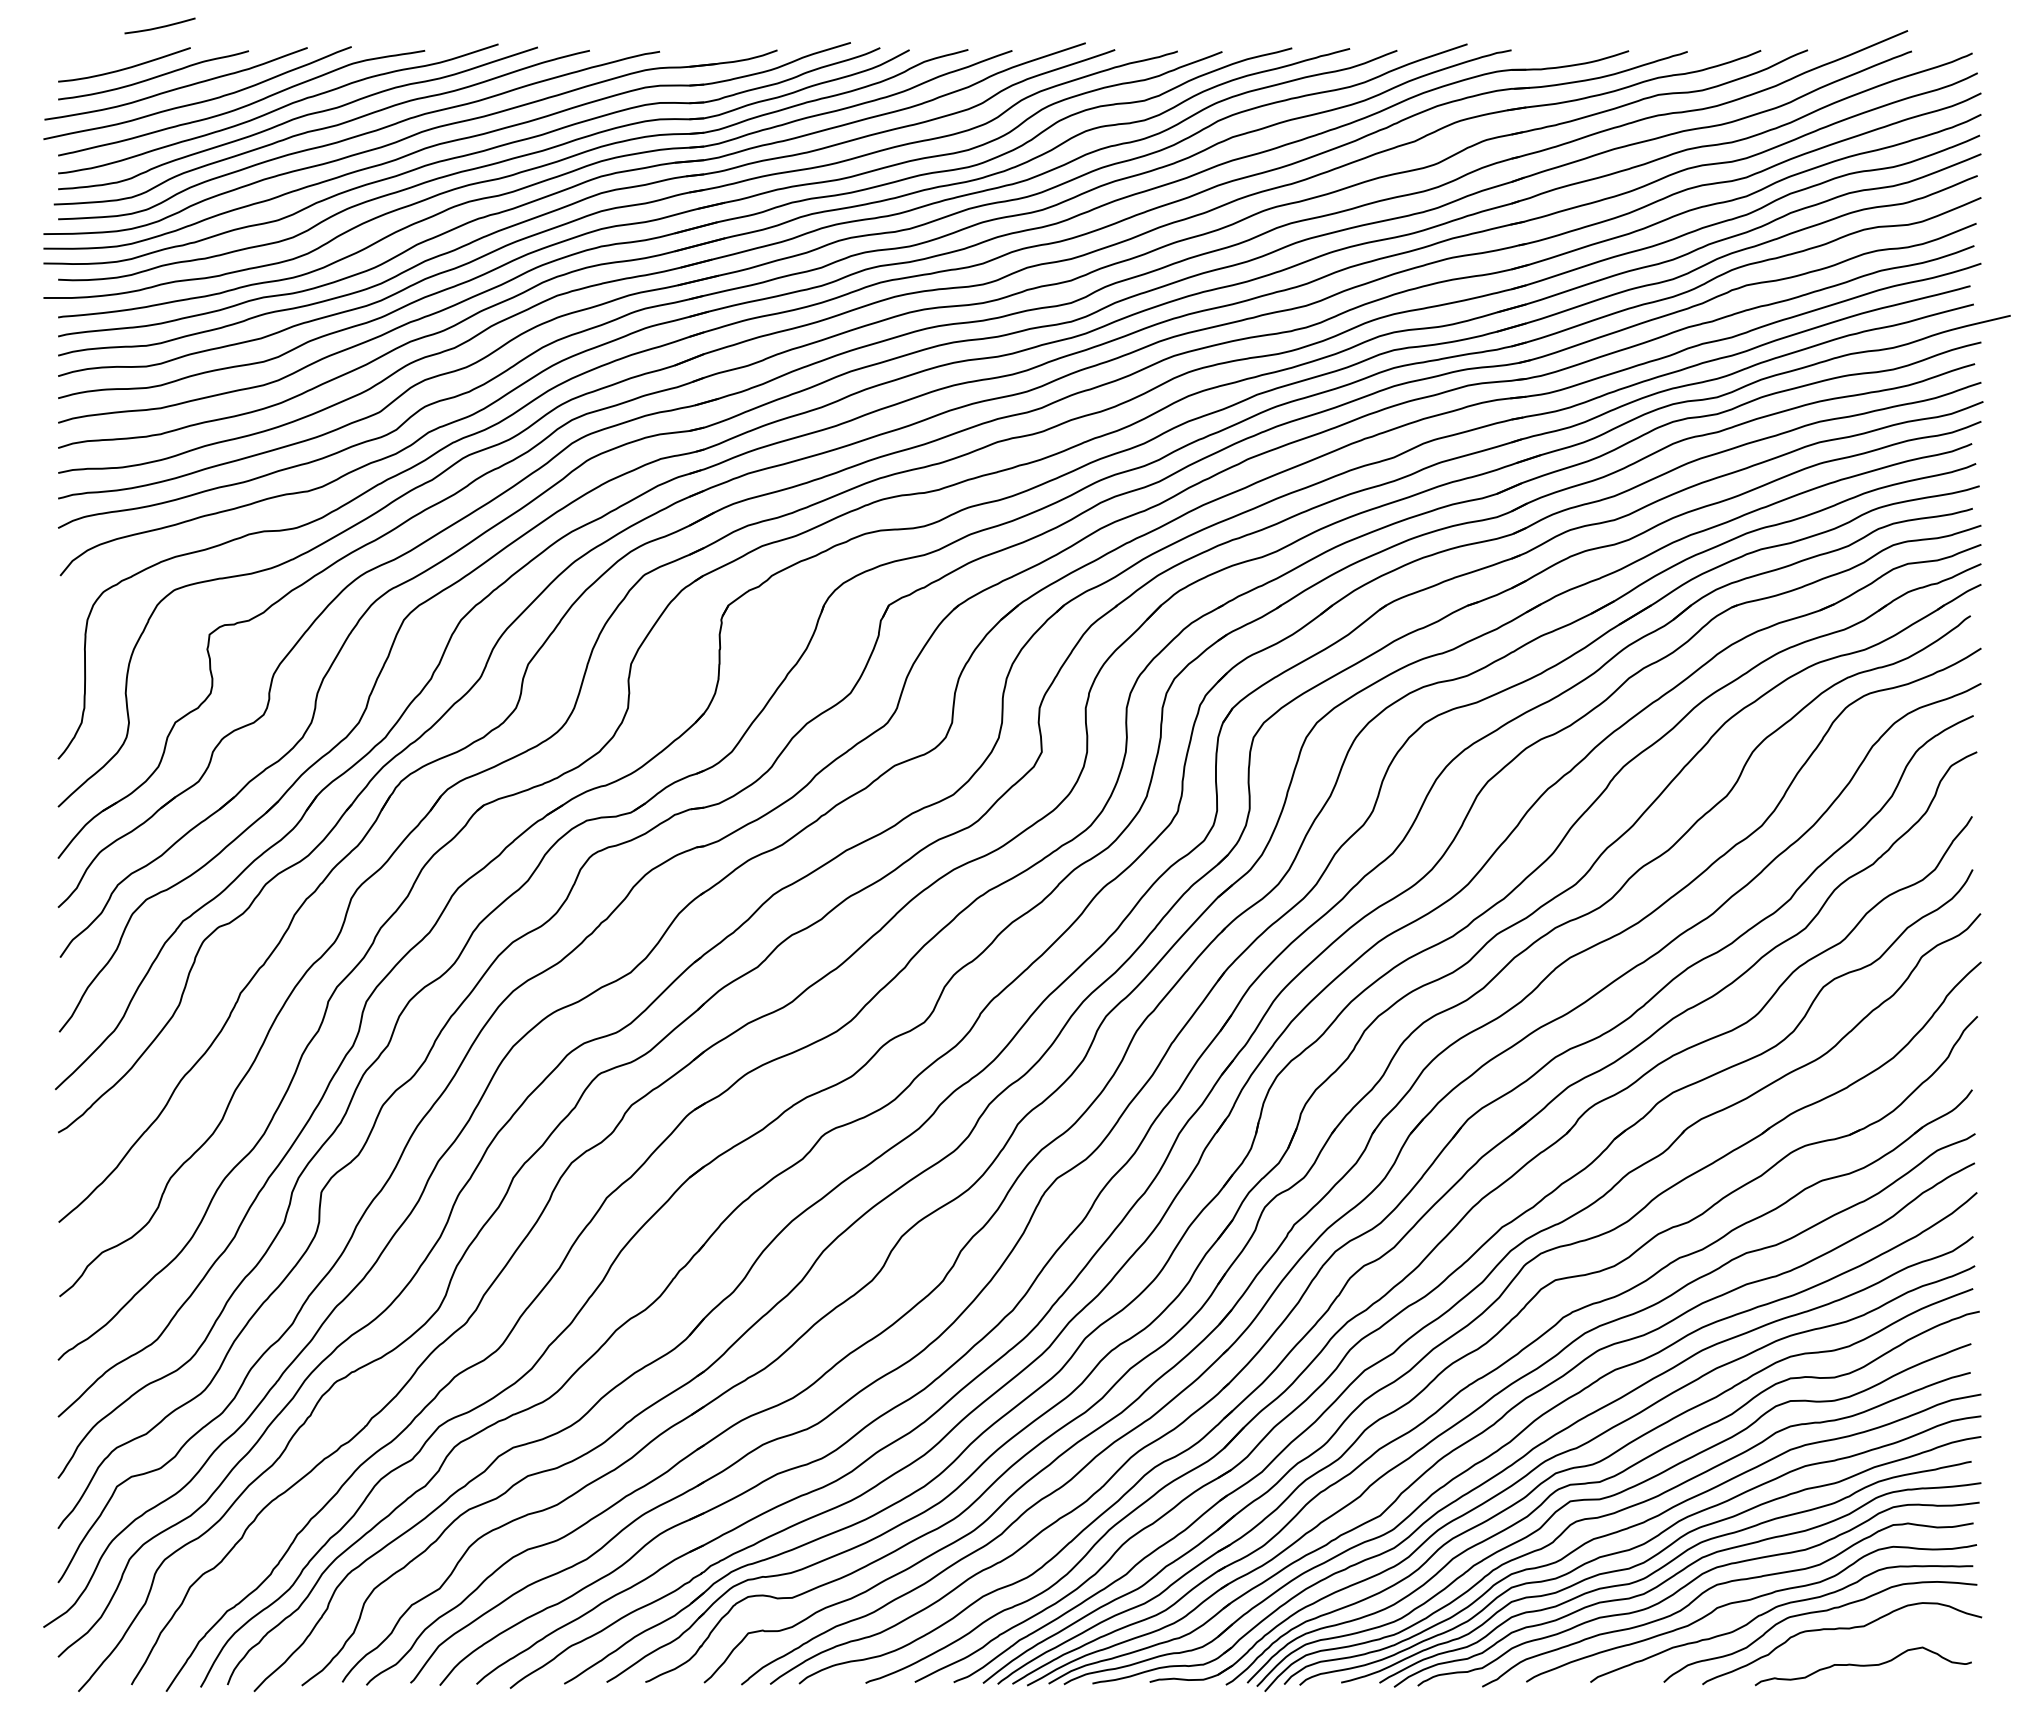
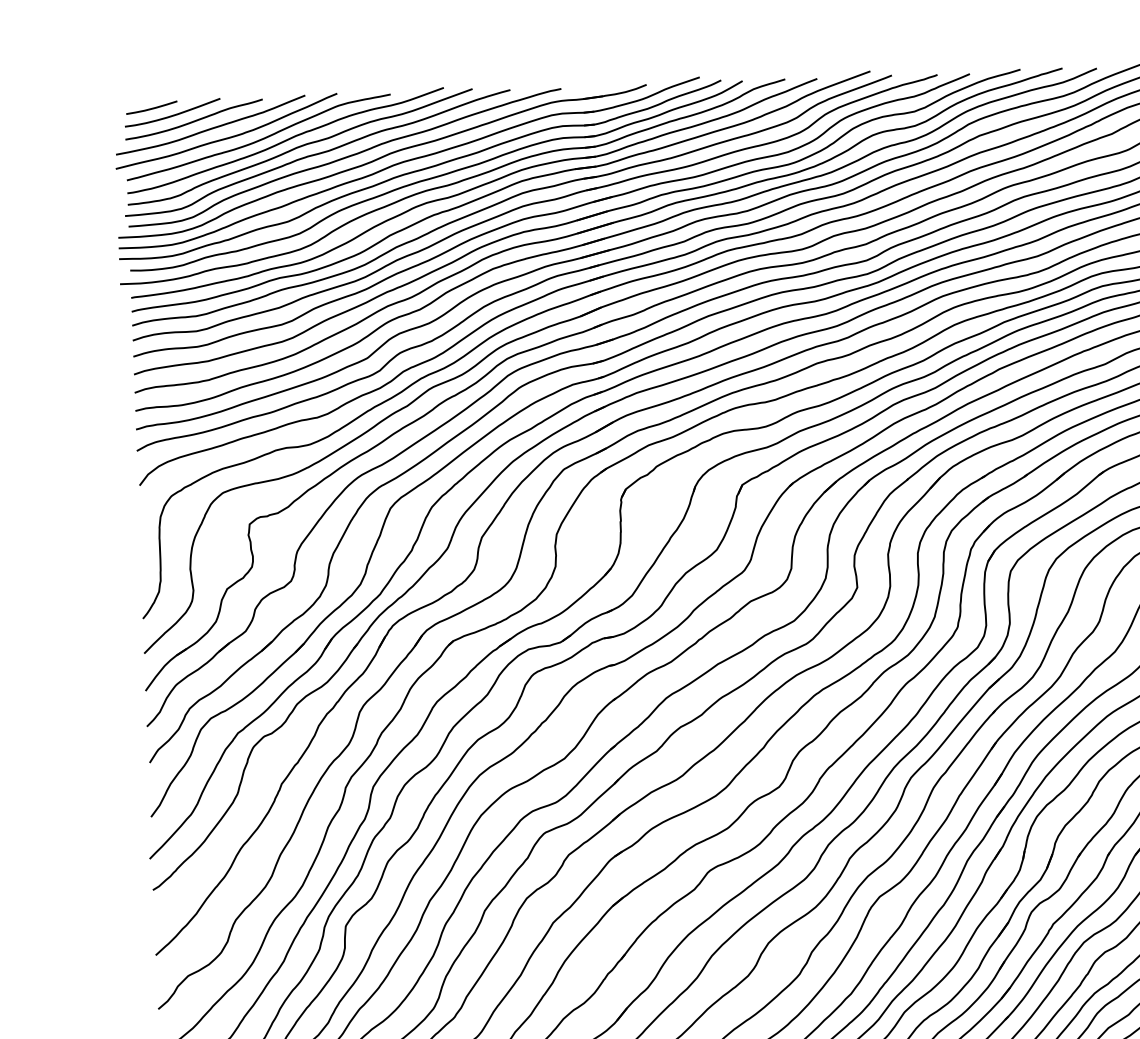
curve: (159, 26) -> (151, 108), moved

